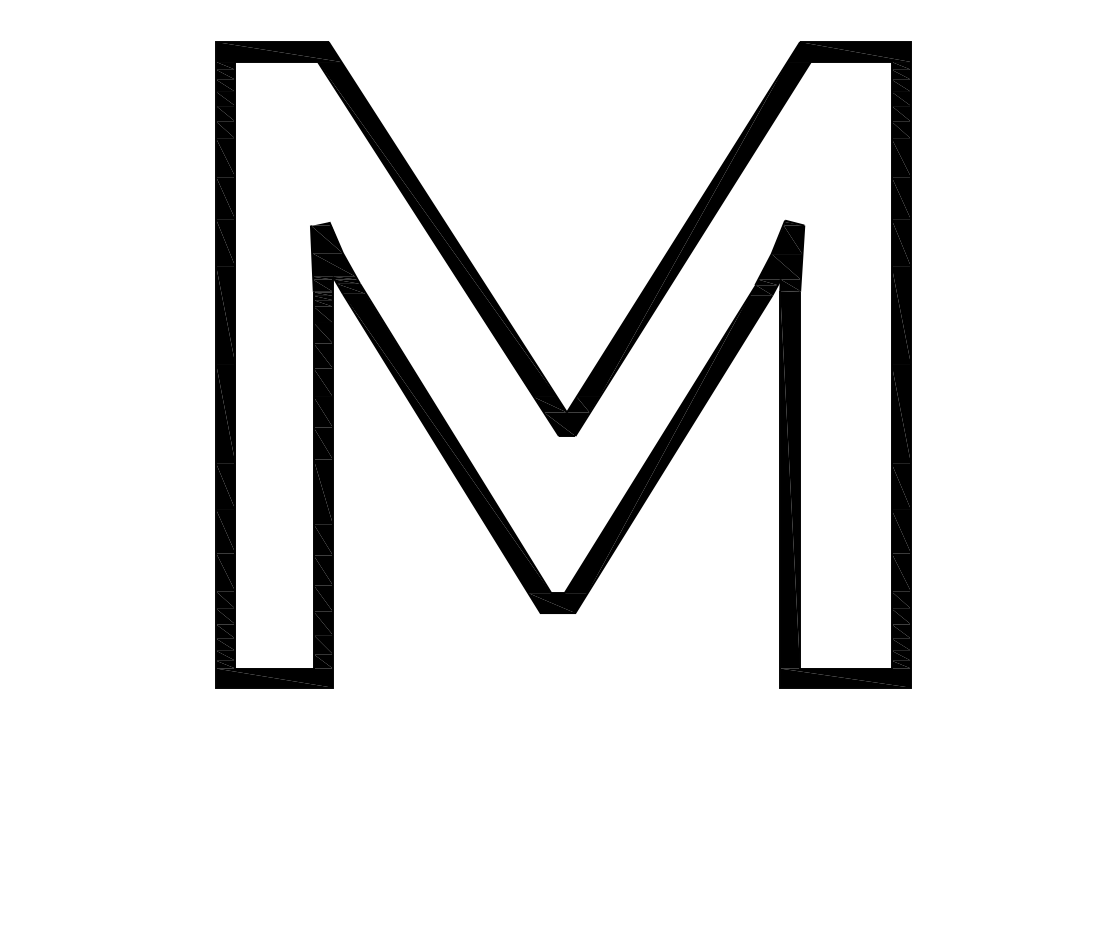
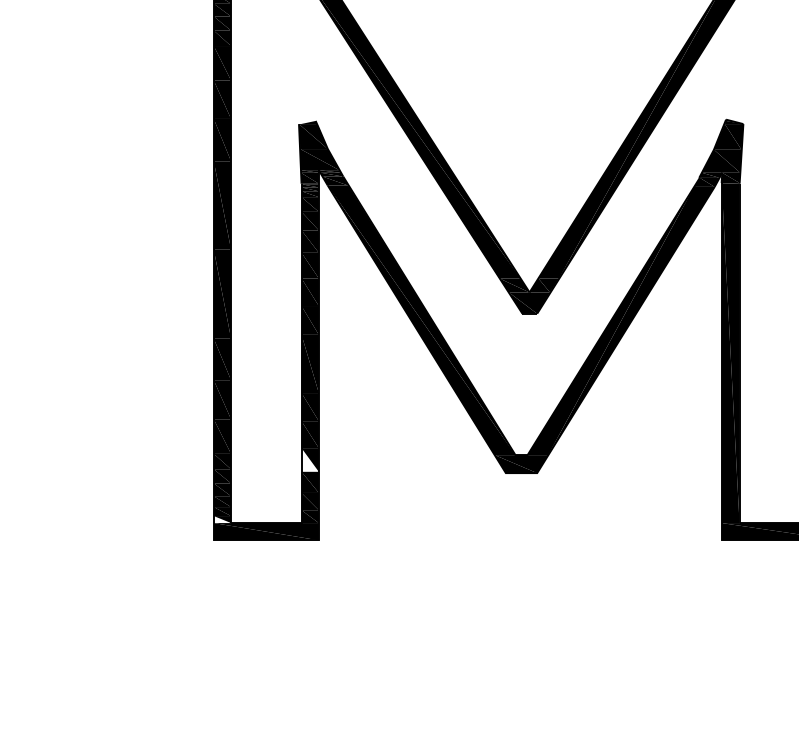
fill: (322, 598) -> (309, 459), removed
fill: (225, 664) -> (222, 519), removed

